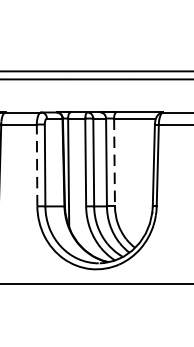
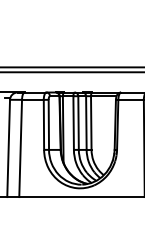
line: (114, 163) -> (91, 123), dashed -> solid
line: (36, 164) -> (43, 124), dashed -> solid

